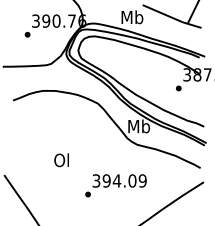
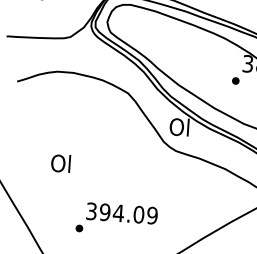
text: (138, 126) -> (179, 127), Mb -> Ol
text: (61, 160) -> (60, 163), moved
text: (115, 185) -> (116, 219), moved

